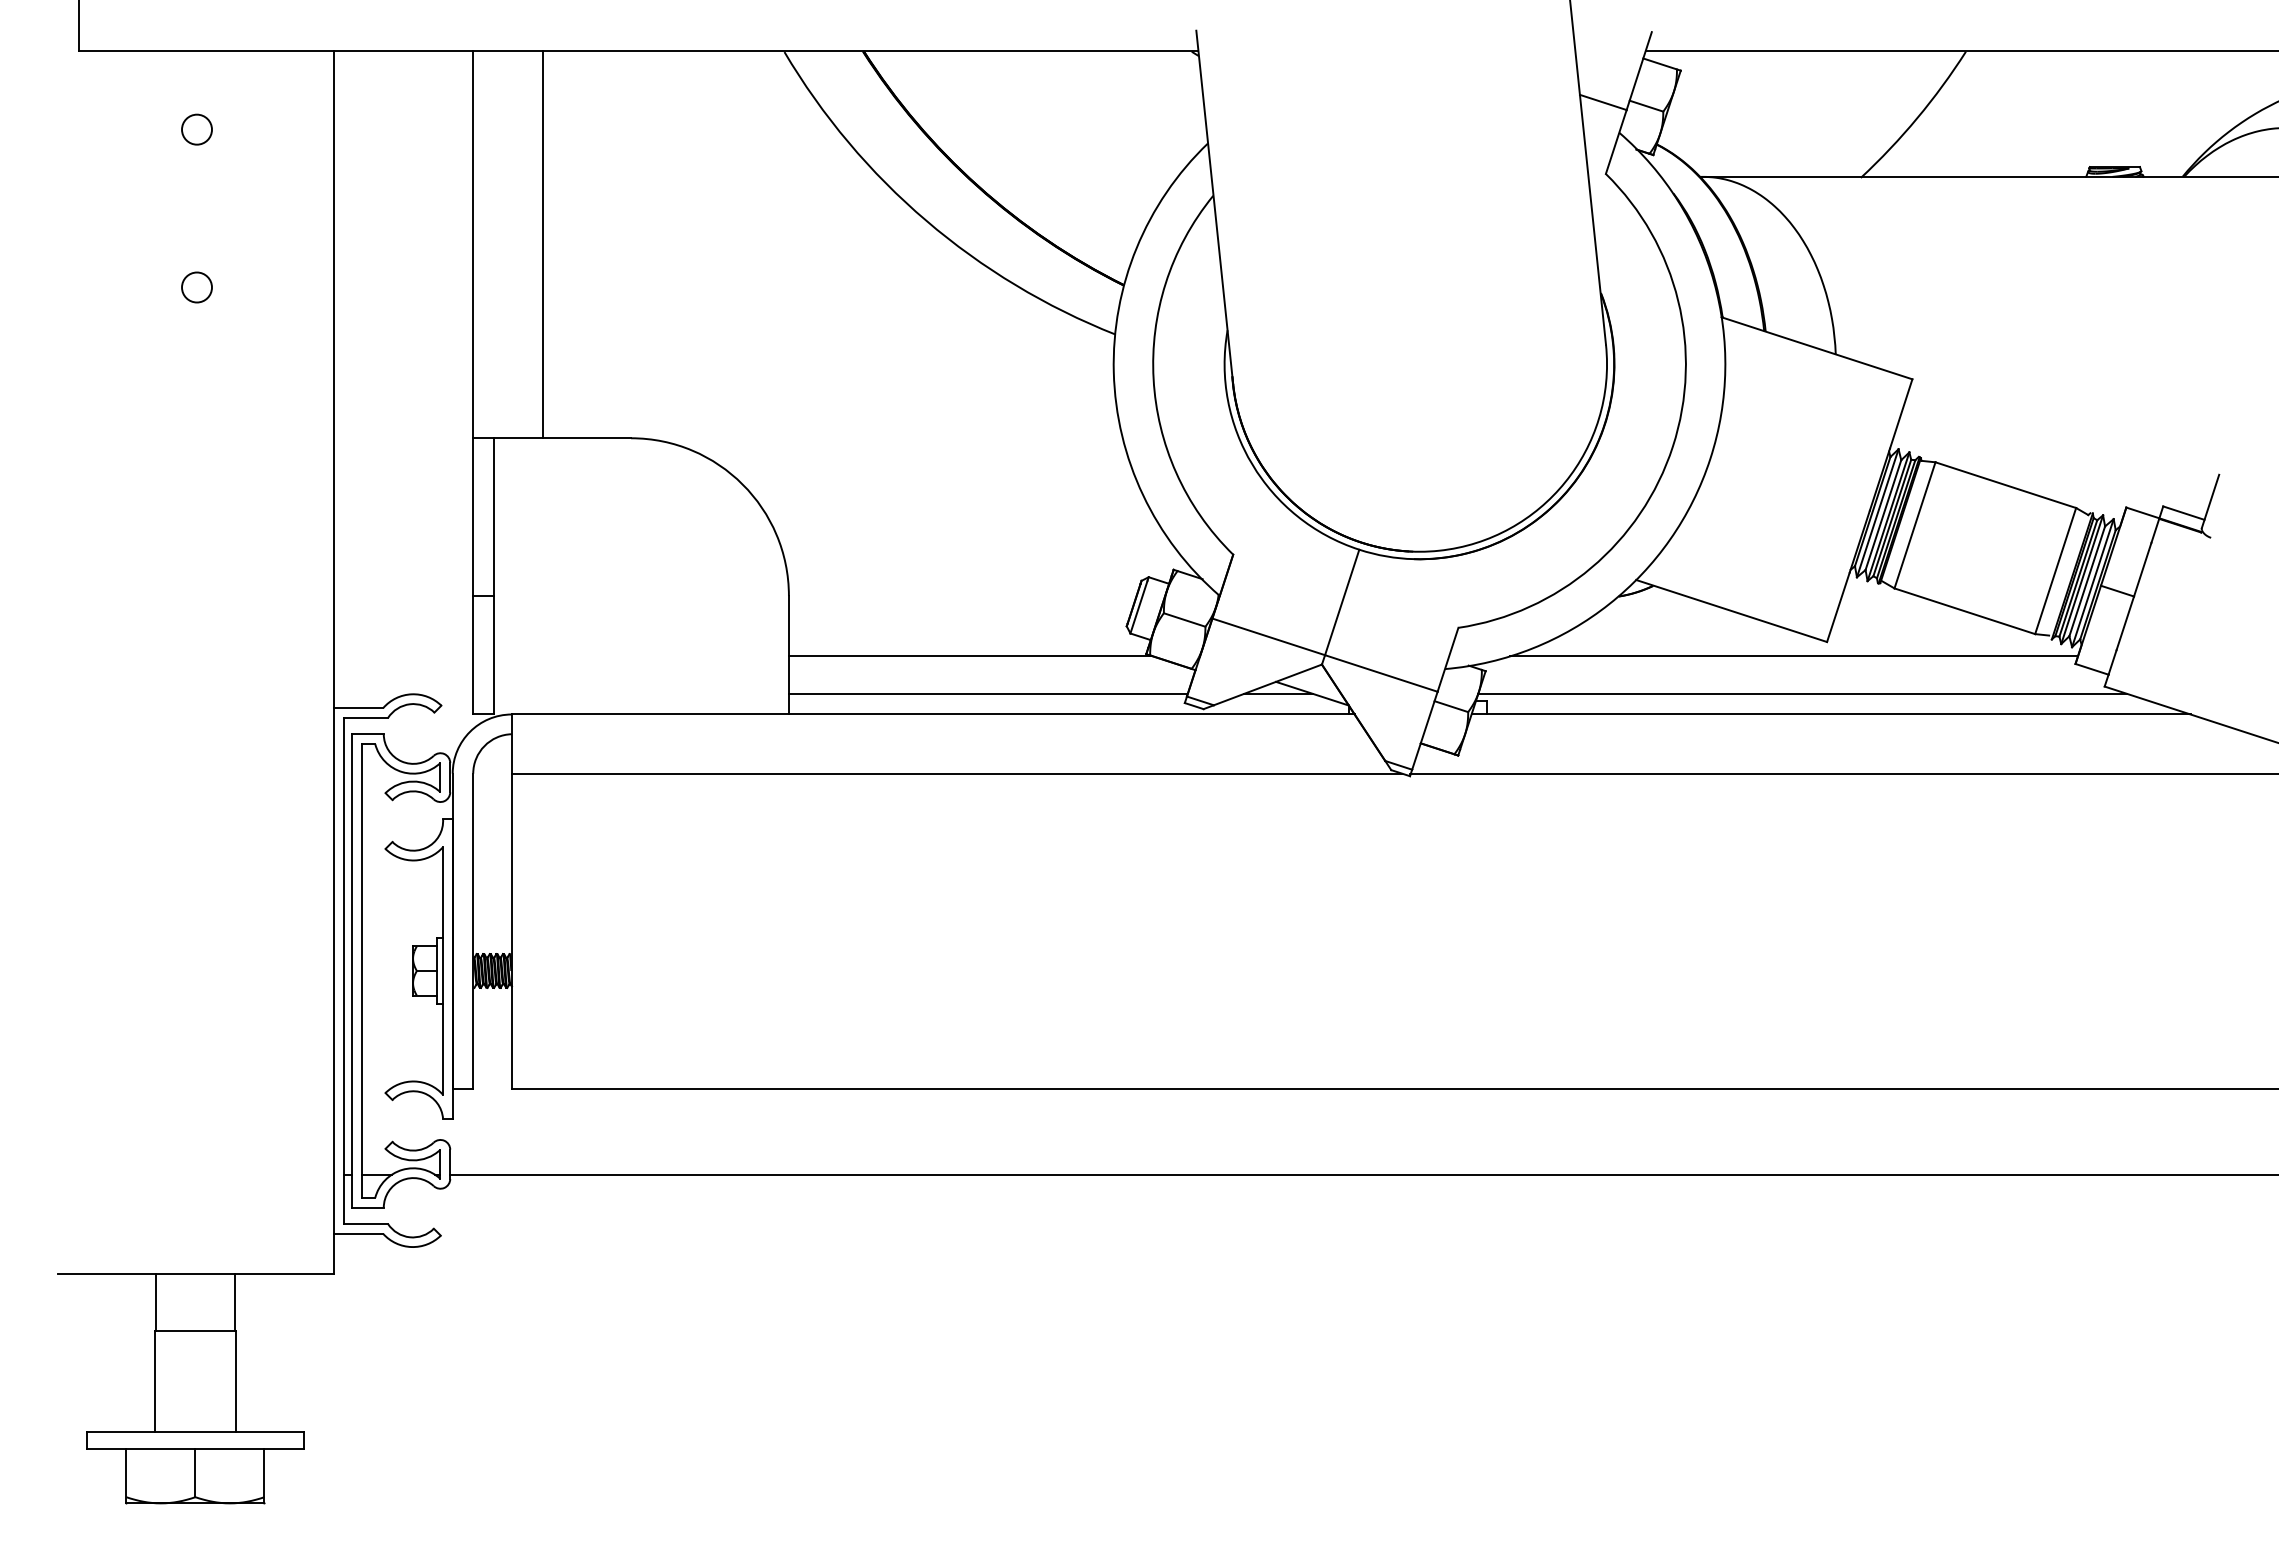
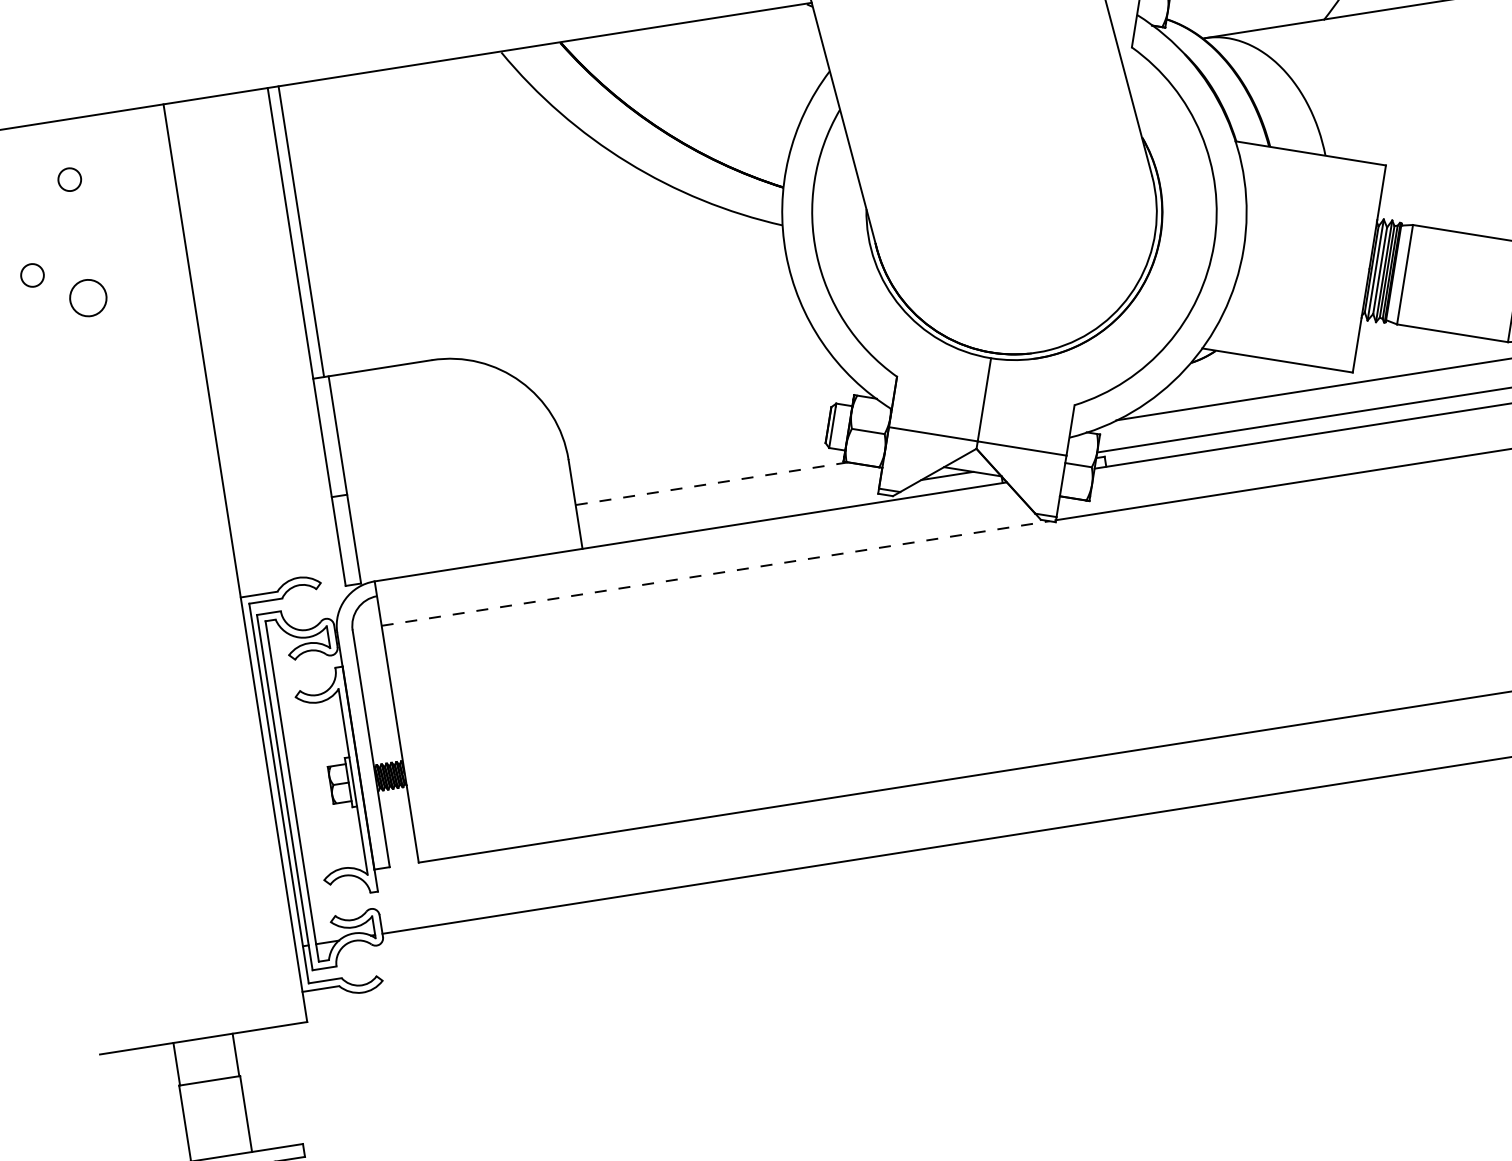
line: (542, 244) -> (301, 231), moved
circle: (128, 246) -> (32, 275), added
circle: (196, 287) -> (87, 298), size x1.6
line: (970, 656) -> (711, 484), solid -> dashed
line: (987, 693) -> (729, 509), removed
line: (957, 773) -> (715, 573), solid -> dashed

